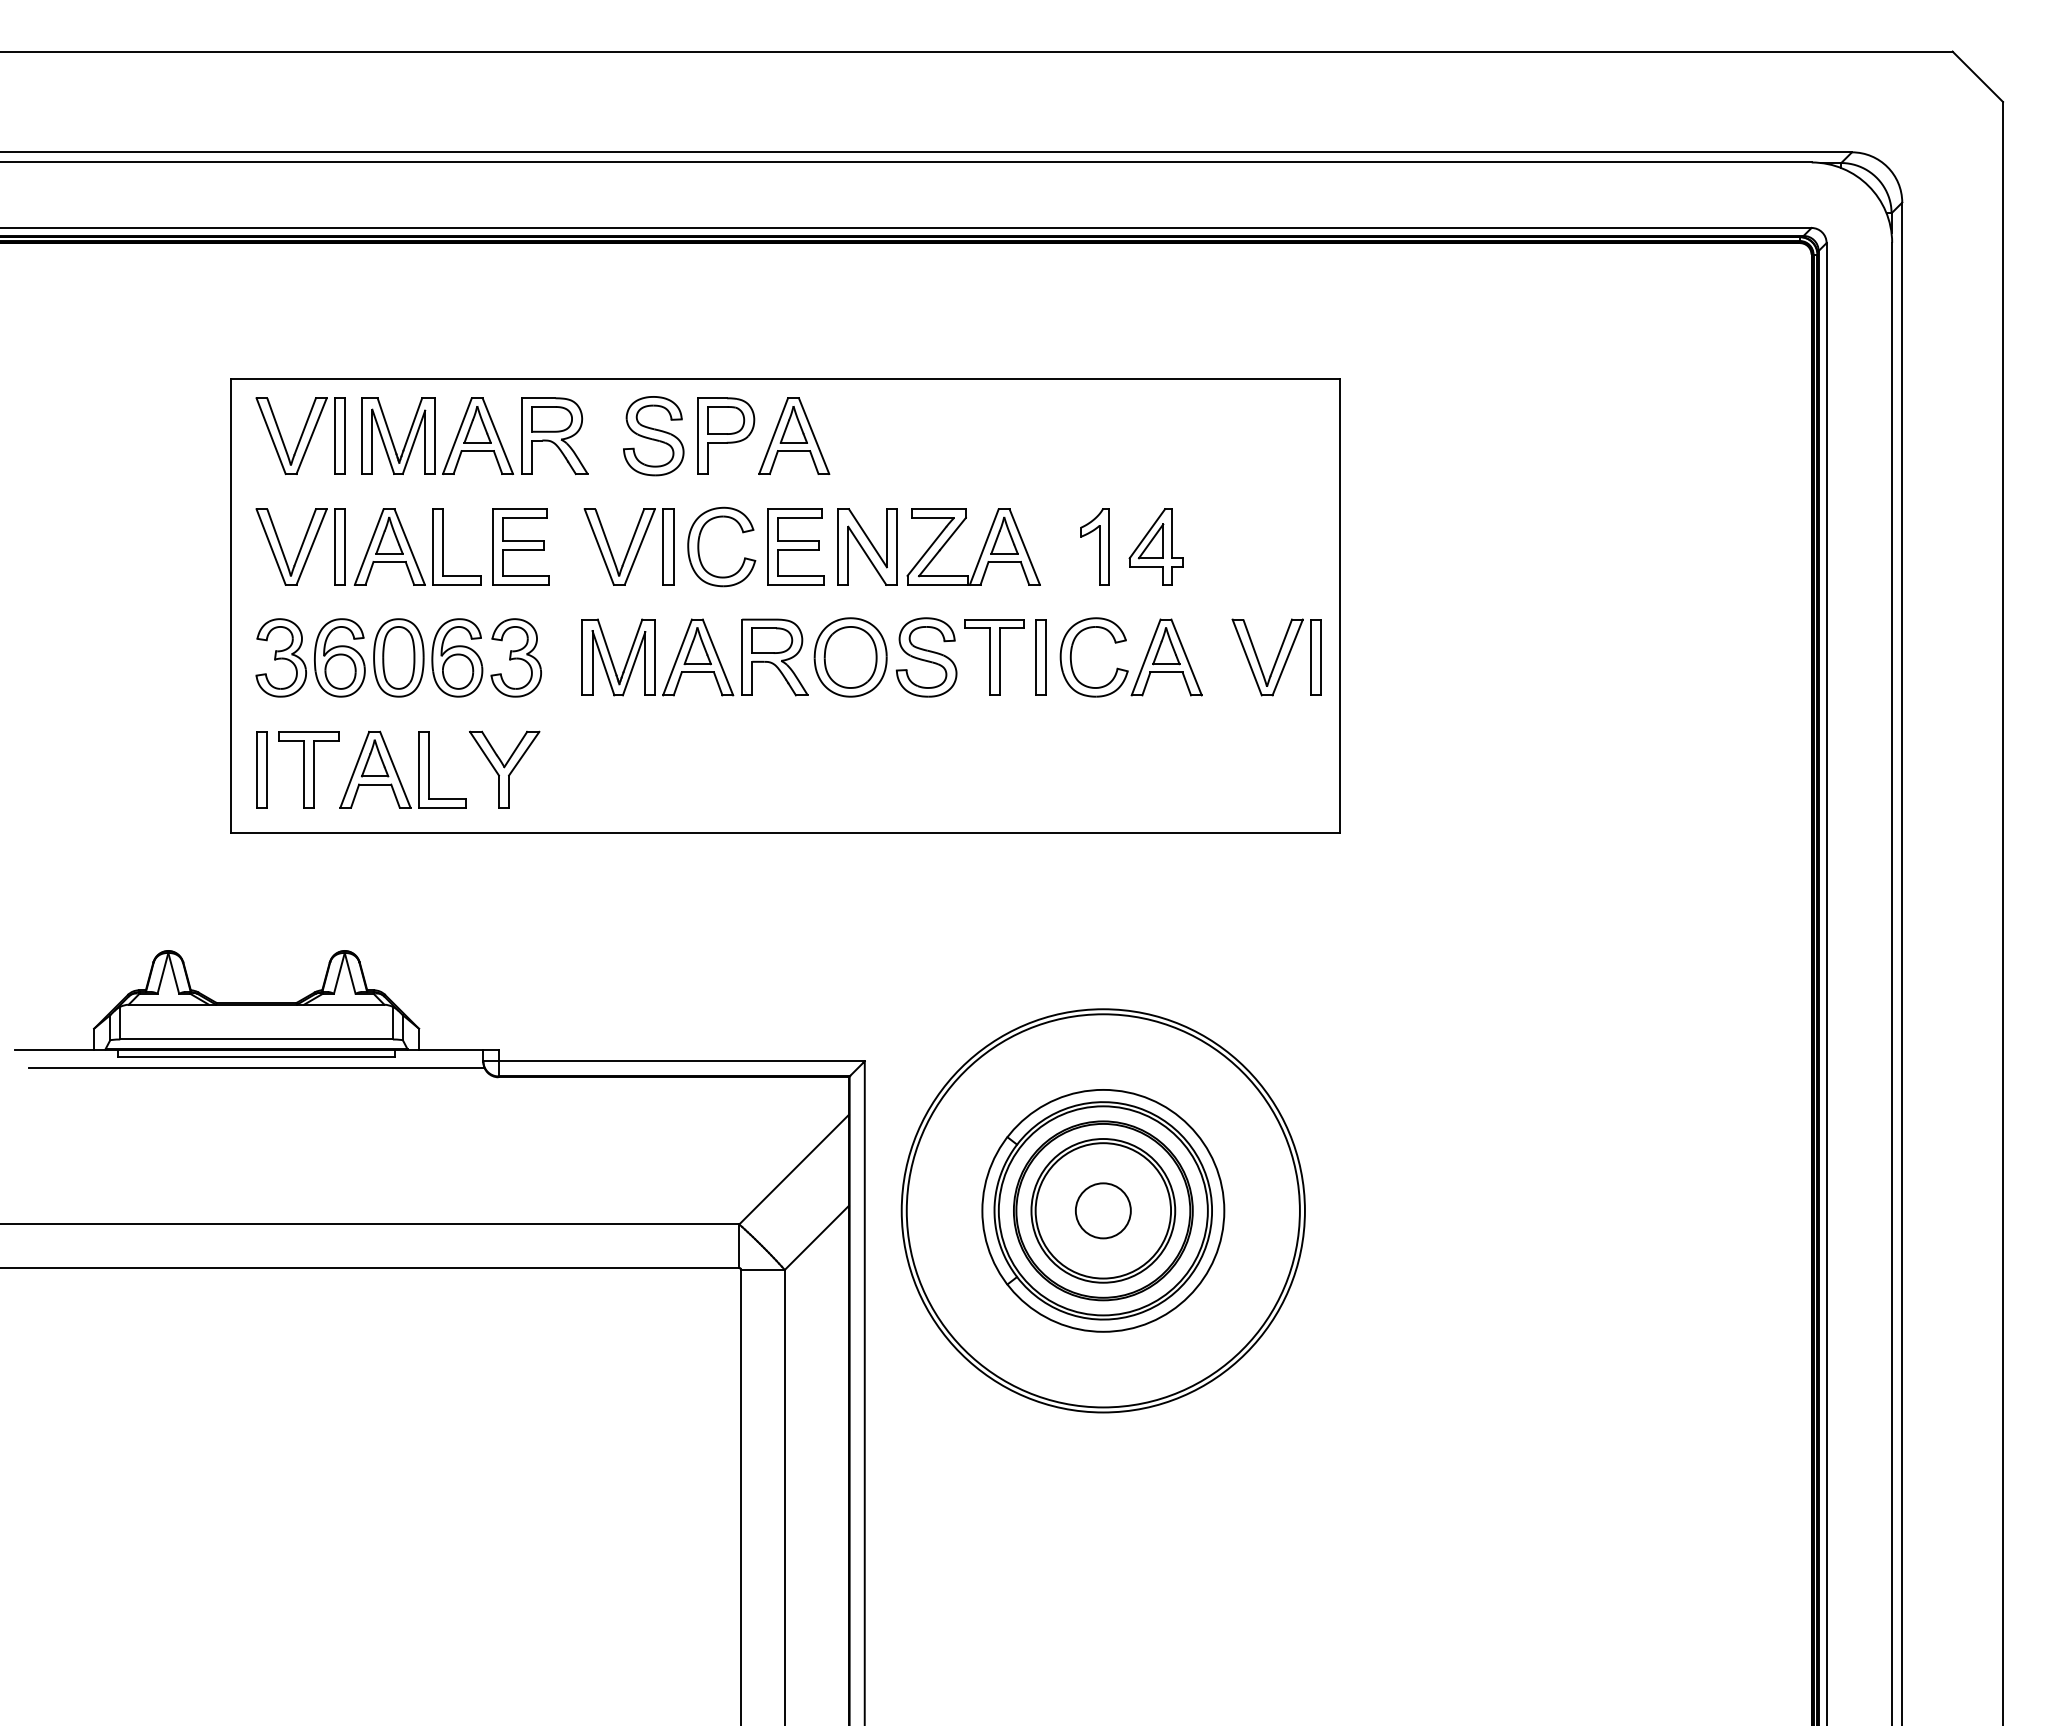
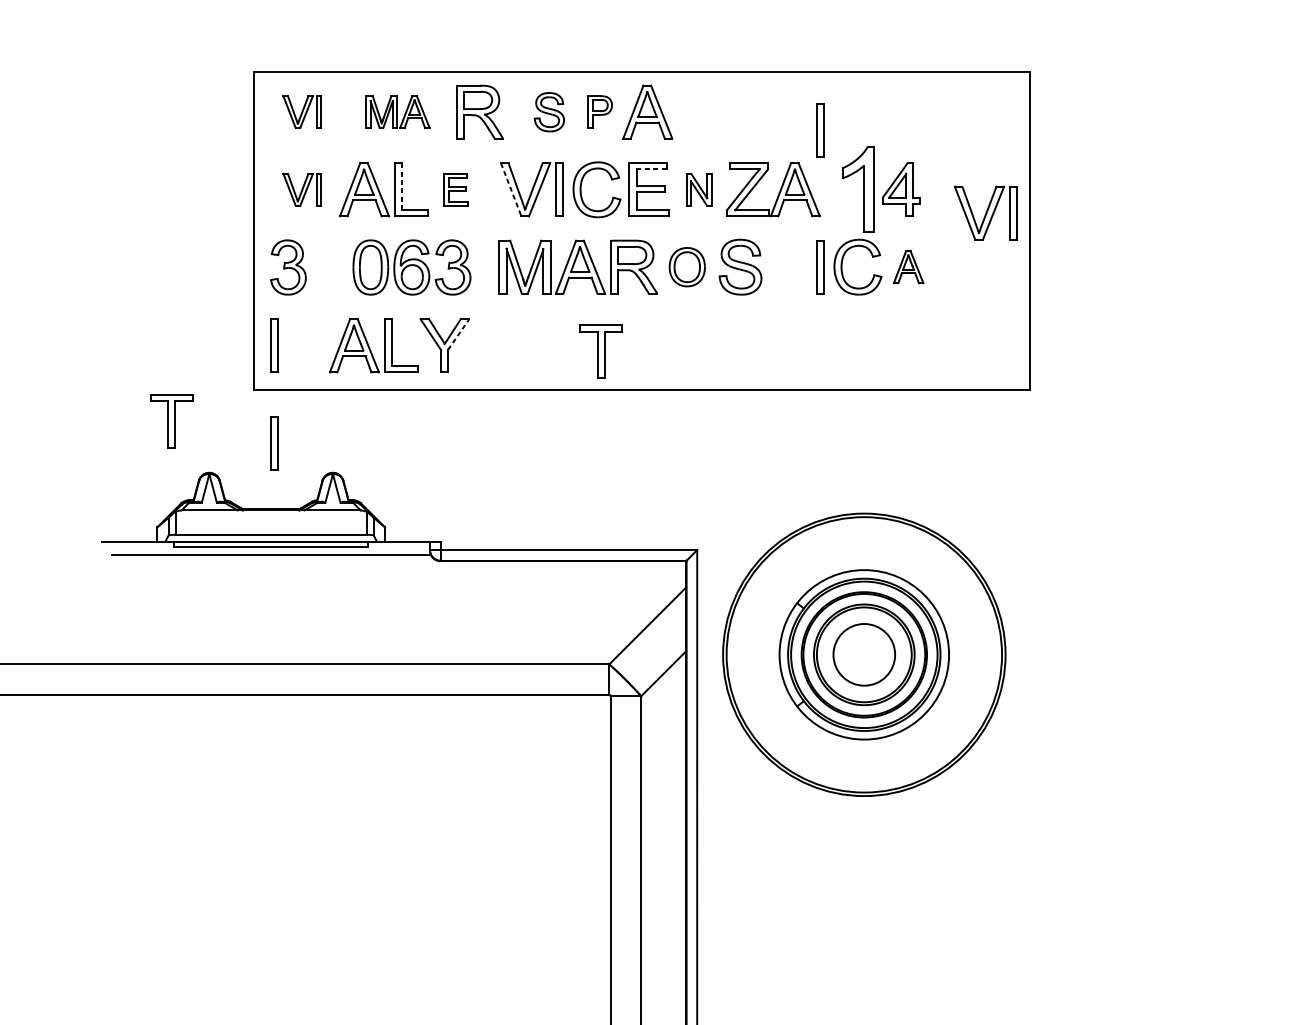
part: (300, 435) -> (301, 111), size x0.6
part: (437, 435) -> (397, 111), size x0.6
part: (726, 435) -> (600, 111), size x0.6
part: (653, 436) -> (549, 112), size x0.7
part: (1040, 462) -> (820, 130), added
line: (800, 517) -> (652, 169), solid -> dashed
line: (443, 542) -> (402, 186), solid -> dashed
part: (300, 546) -> (301, 189), size x0.6
part: (520, 546) -> (456, 189), size x0.6
part: (867, 546) -> (699, 189), size x0.6
part: (1094, 546) -> (858, 189), size x1.6
line: (599, 547) -> (511, 190), solid -> dashed
part: (339, 657) -> (329, 267), removed
part: (850, 657) -> (687, 267), size x0.7
part: (994, 657) -> (601, 351), moved
part: (1166, 657) -> (908, 267), size x0.6
part: (1276, 657) -> (985, 213), moved
line: (524, 753) -> (458, 334), solid -> dashed
part: (308, 769) -> (171, 421), moved
part: (261, 908) -> (274, 443), added
circle: (1102, 1210) -> (863, 654), size x1.6

